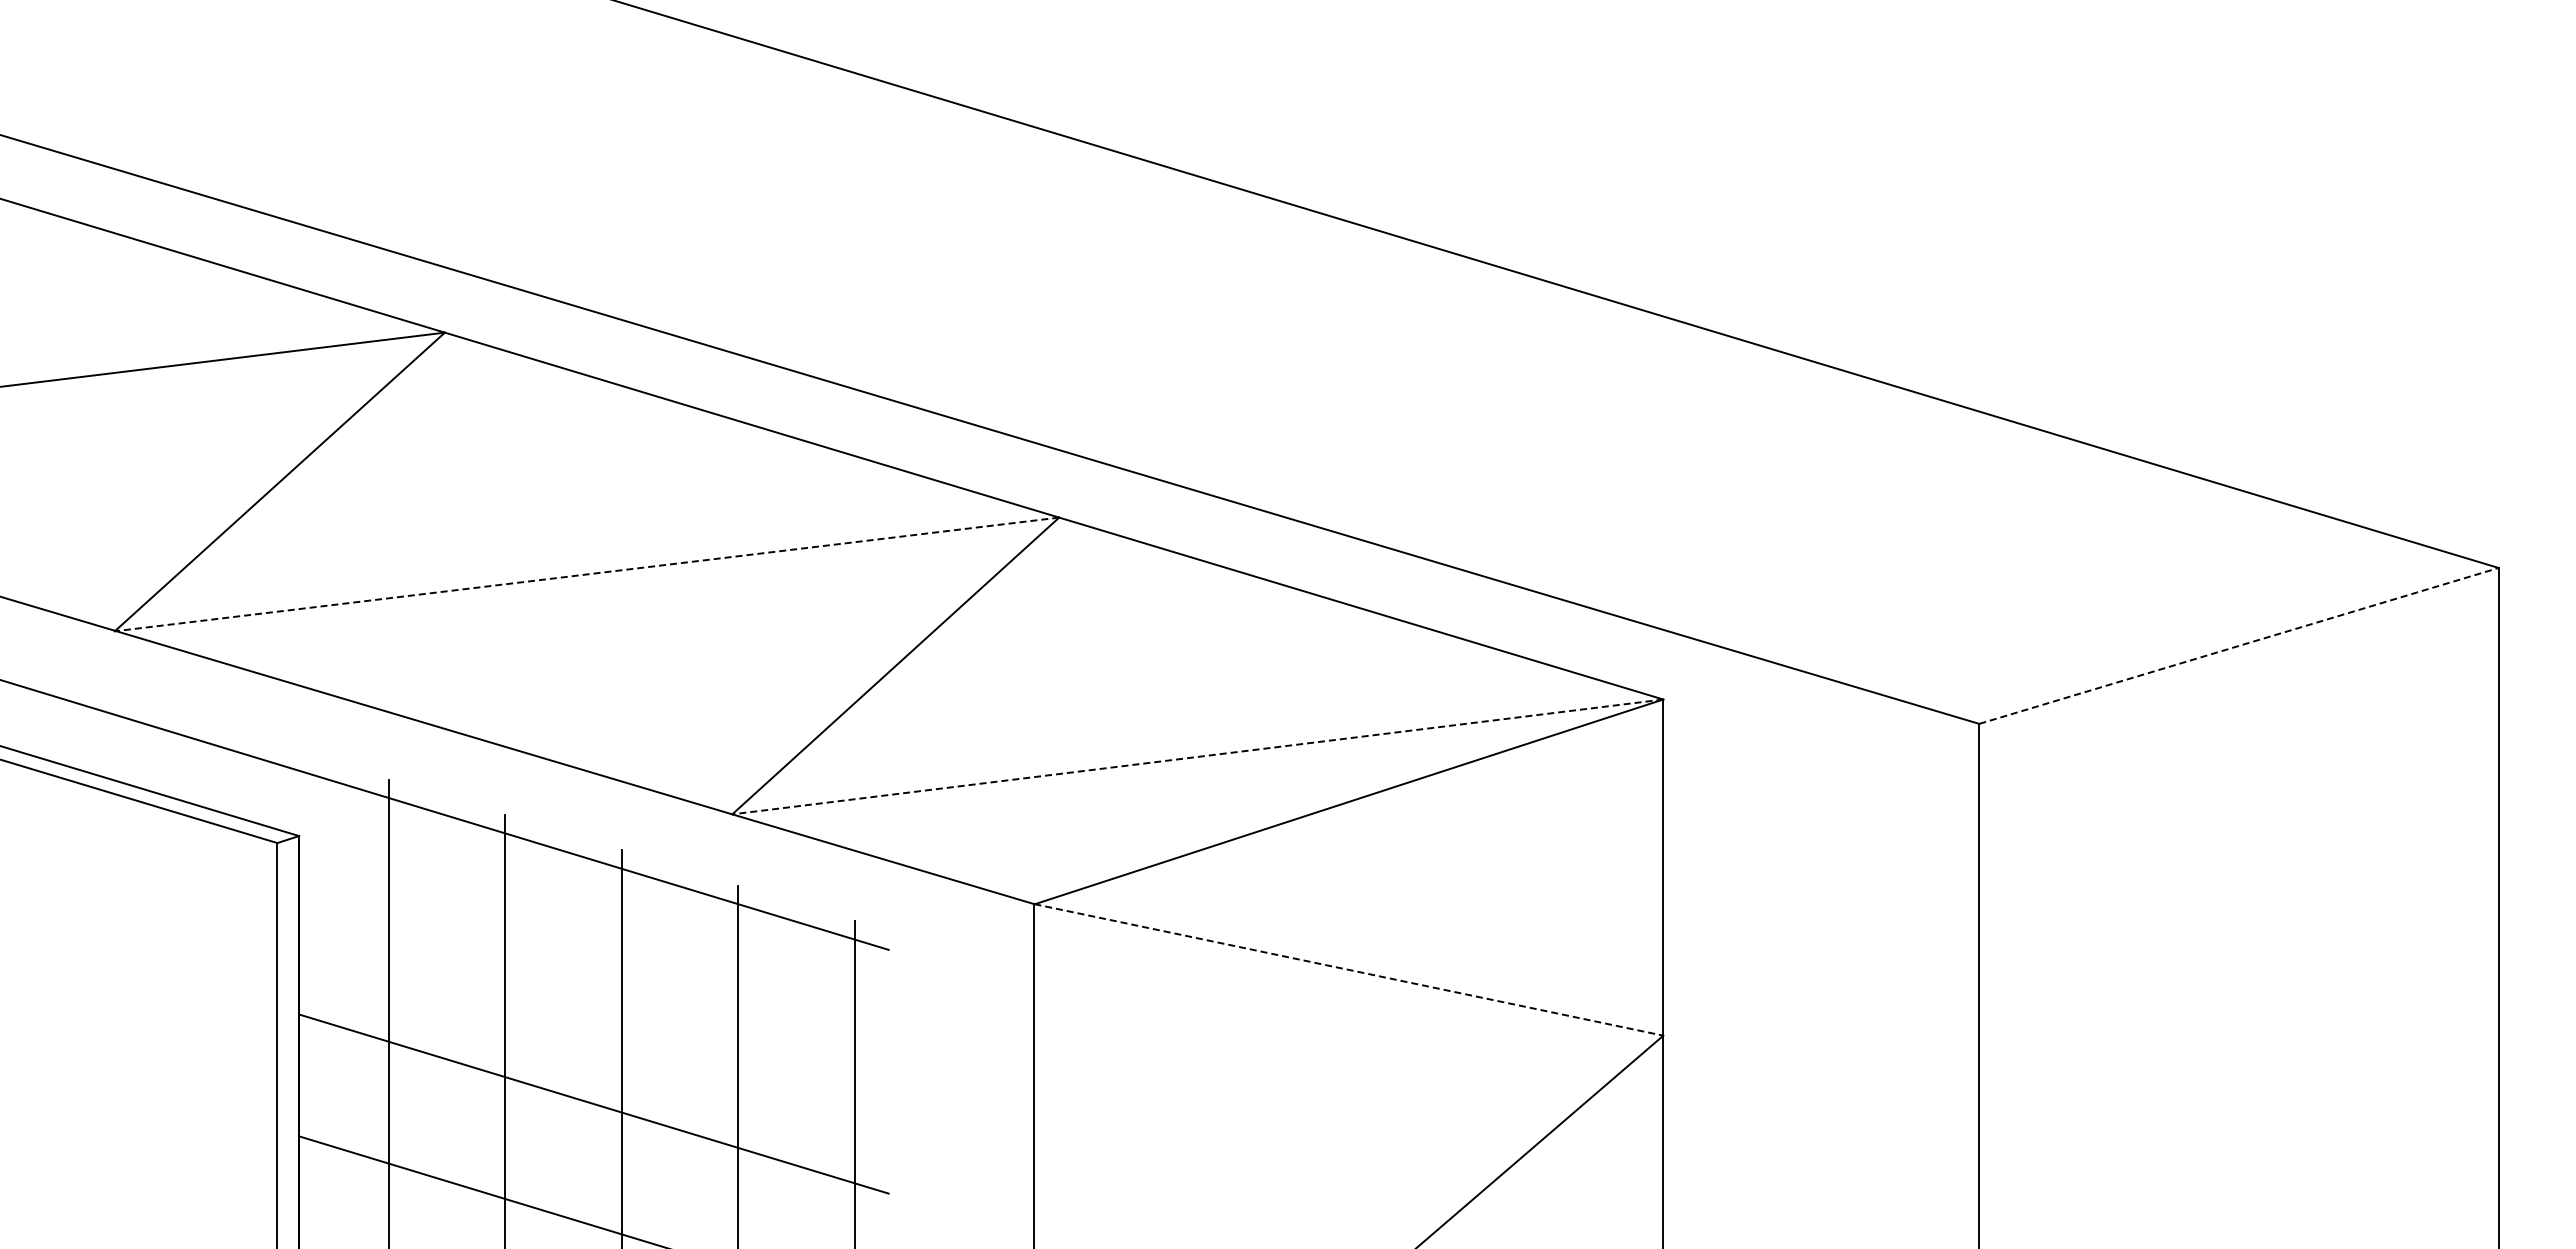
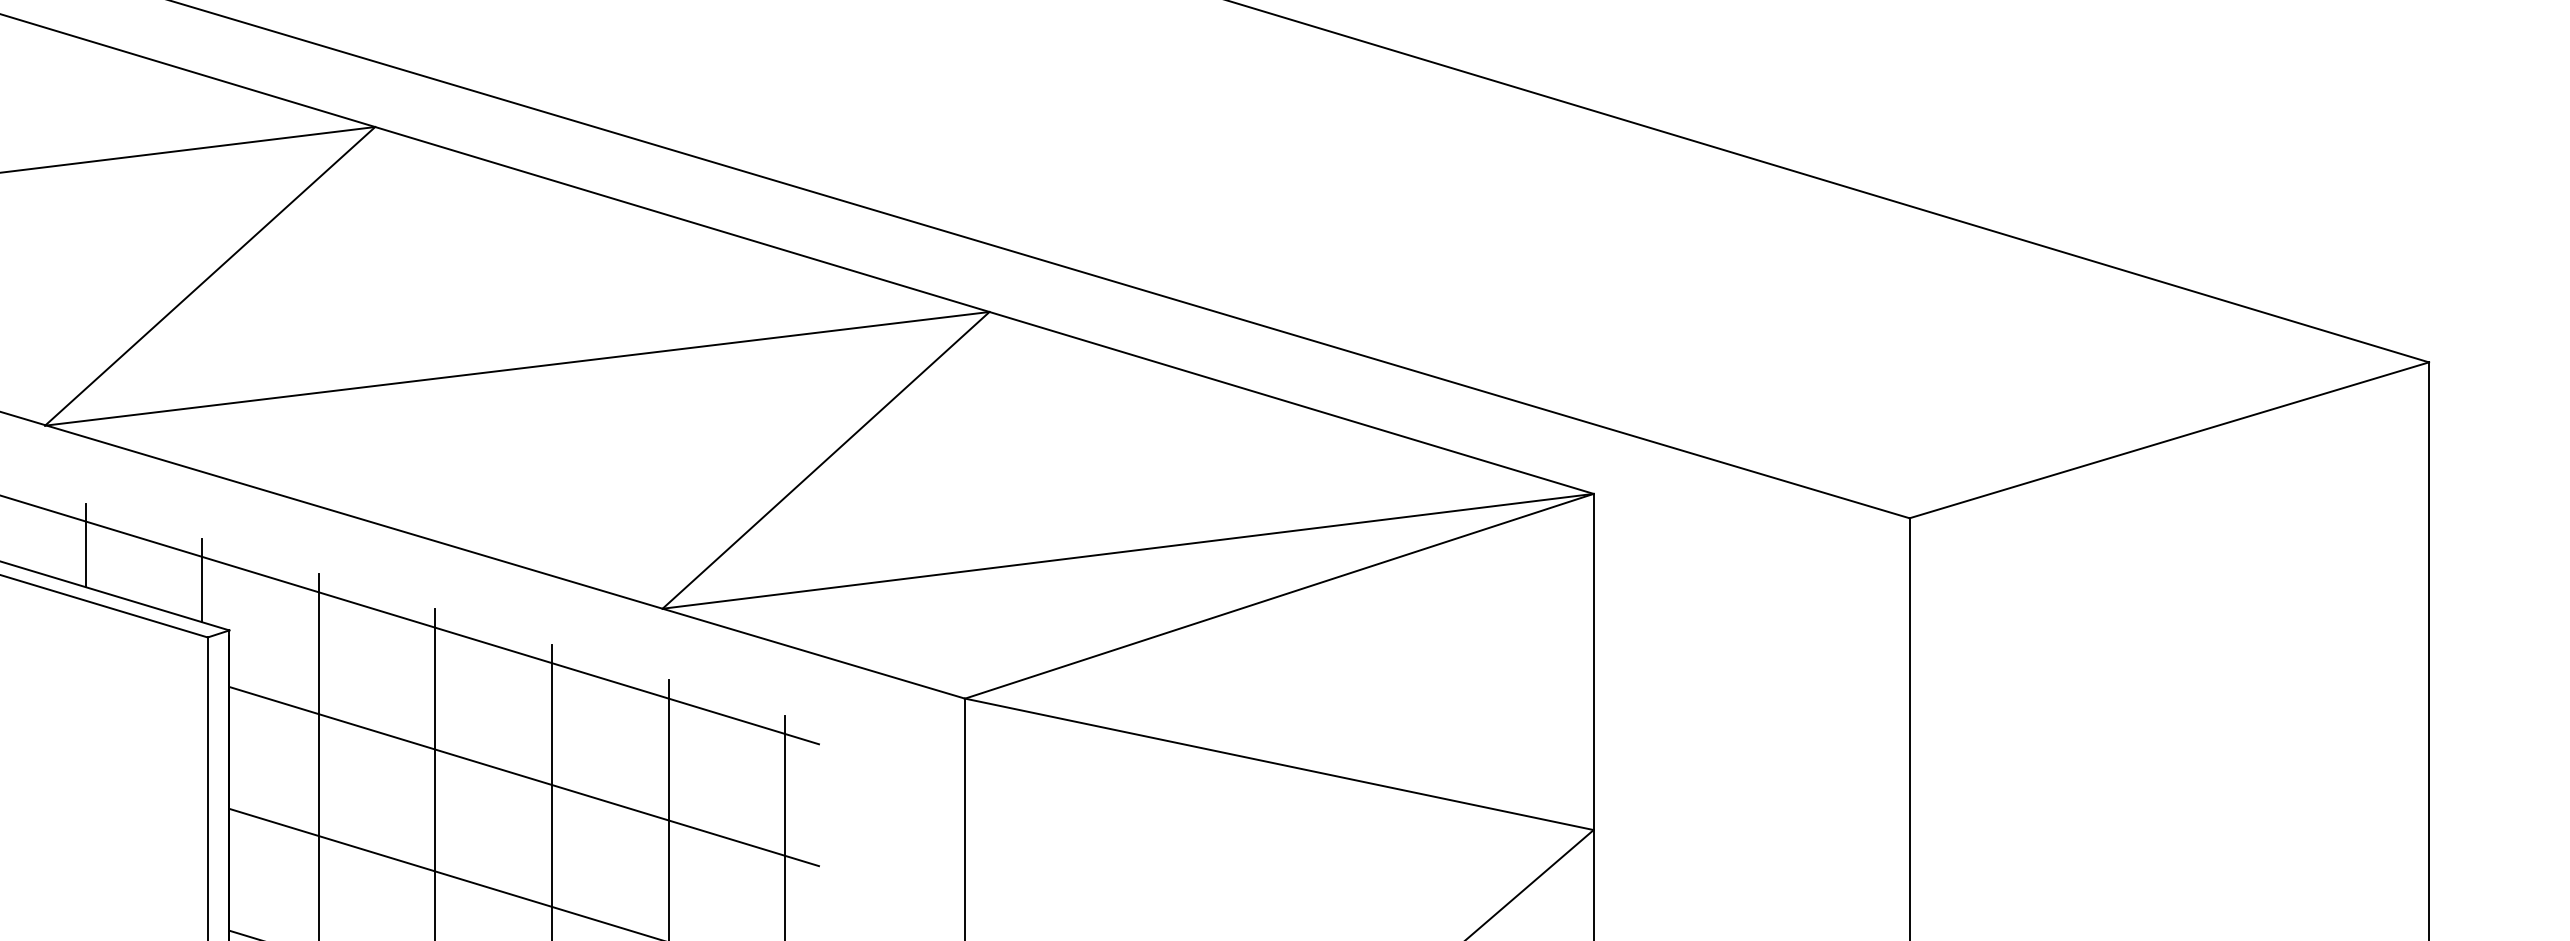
line: (586, 574) -> (516, 368), dashed -> solid
line: (2239, 645) -> (2169, 439), dashed -> solid
line: (155, 750) -> (85, 544), added
line: (1197, 756) -> (1127, 550), dashed -> solid
line: (271, 785) -> (201, 579), added
line: (1349, 970) -> (1279, 764), dashed -> solid
line: (594, 981) -> (524, 775), added

